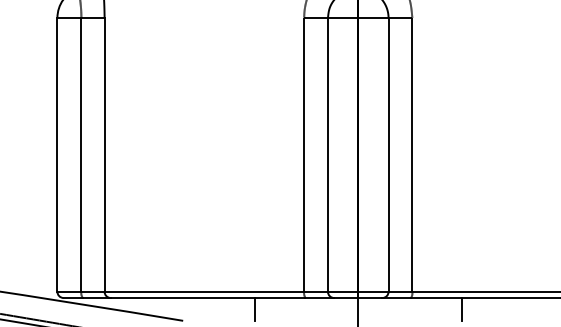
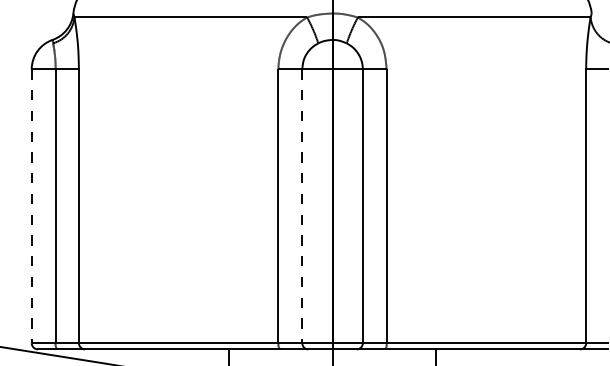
line: (57, 155) -> (31, 206), solid -> dashed
line: (328, 155) -> (302, 206), solid -> dashed

